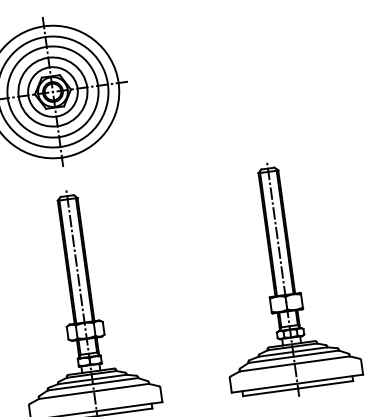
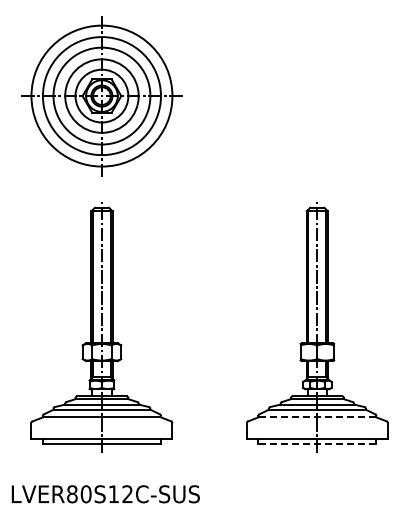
line: (293, 364) -> (316, 417), solid -> dashed
line: (297, 388) -> (316, 443), solid -> dashed

